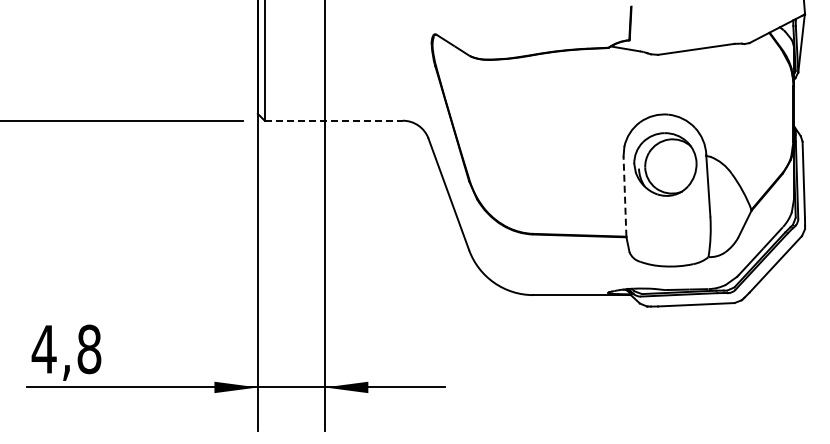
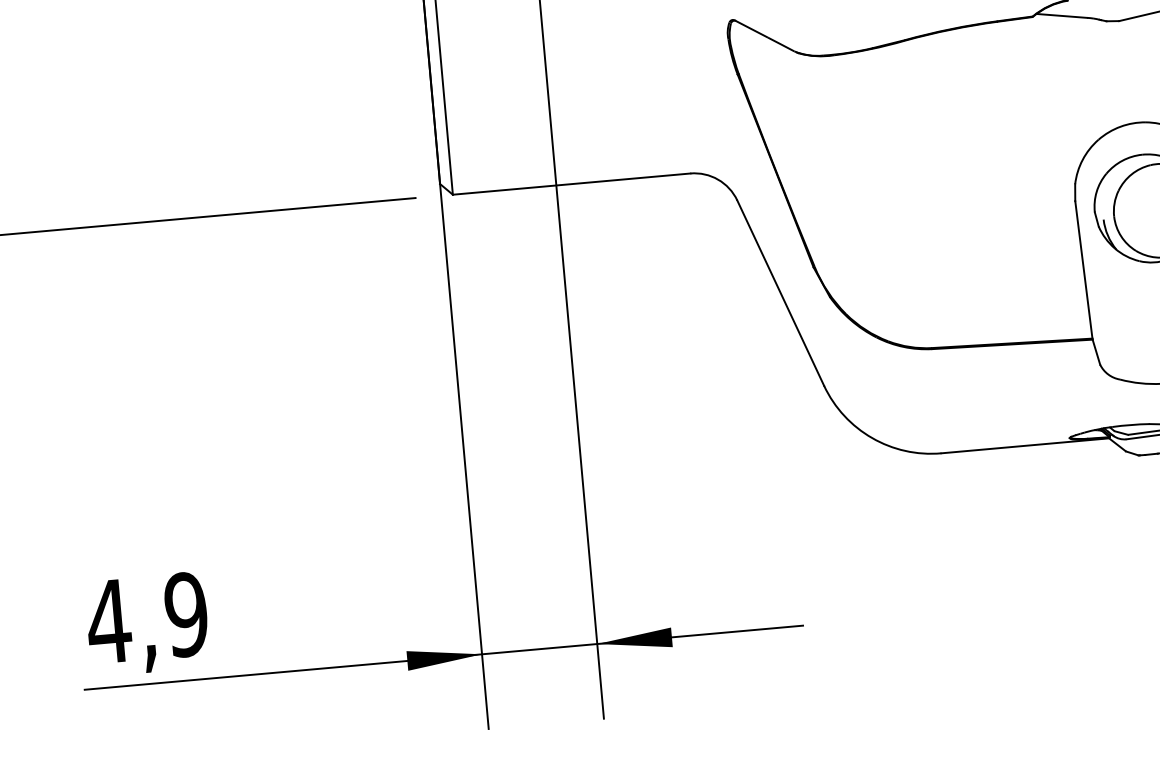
line: (334, 120) -> (572, 183), dashed -> solid
line: (624, 196) -> (1083, 269), dashed -> solid
text: (89, 349) -> (186, 614), 4,8 -> 4,9

